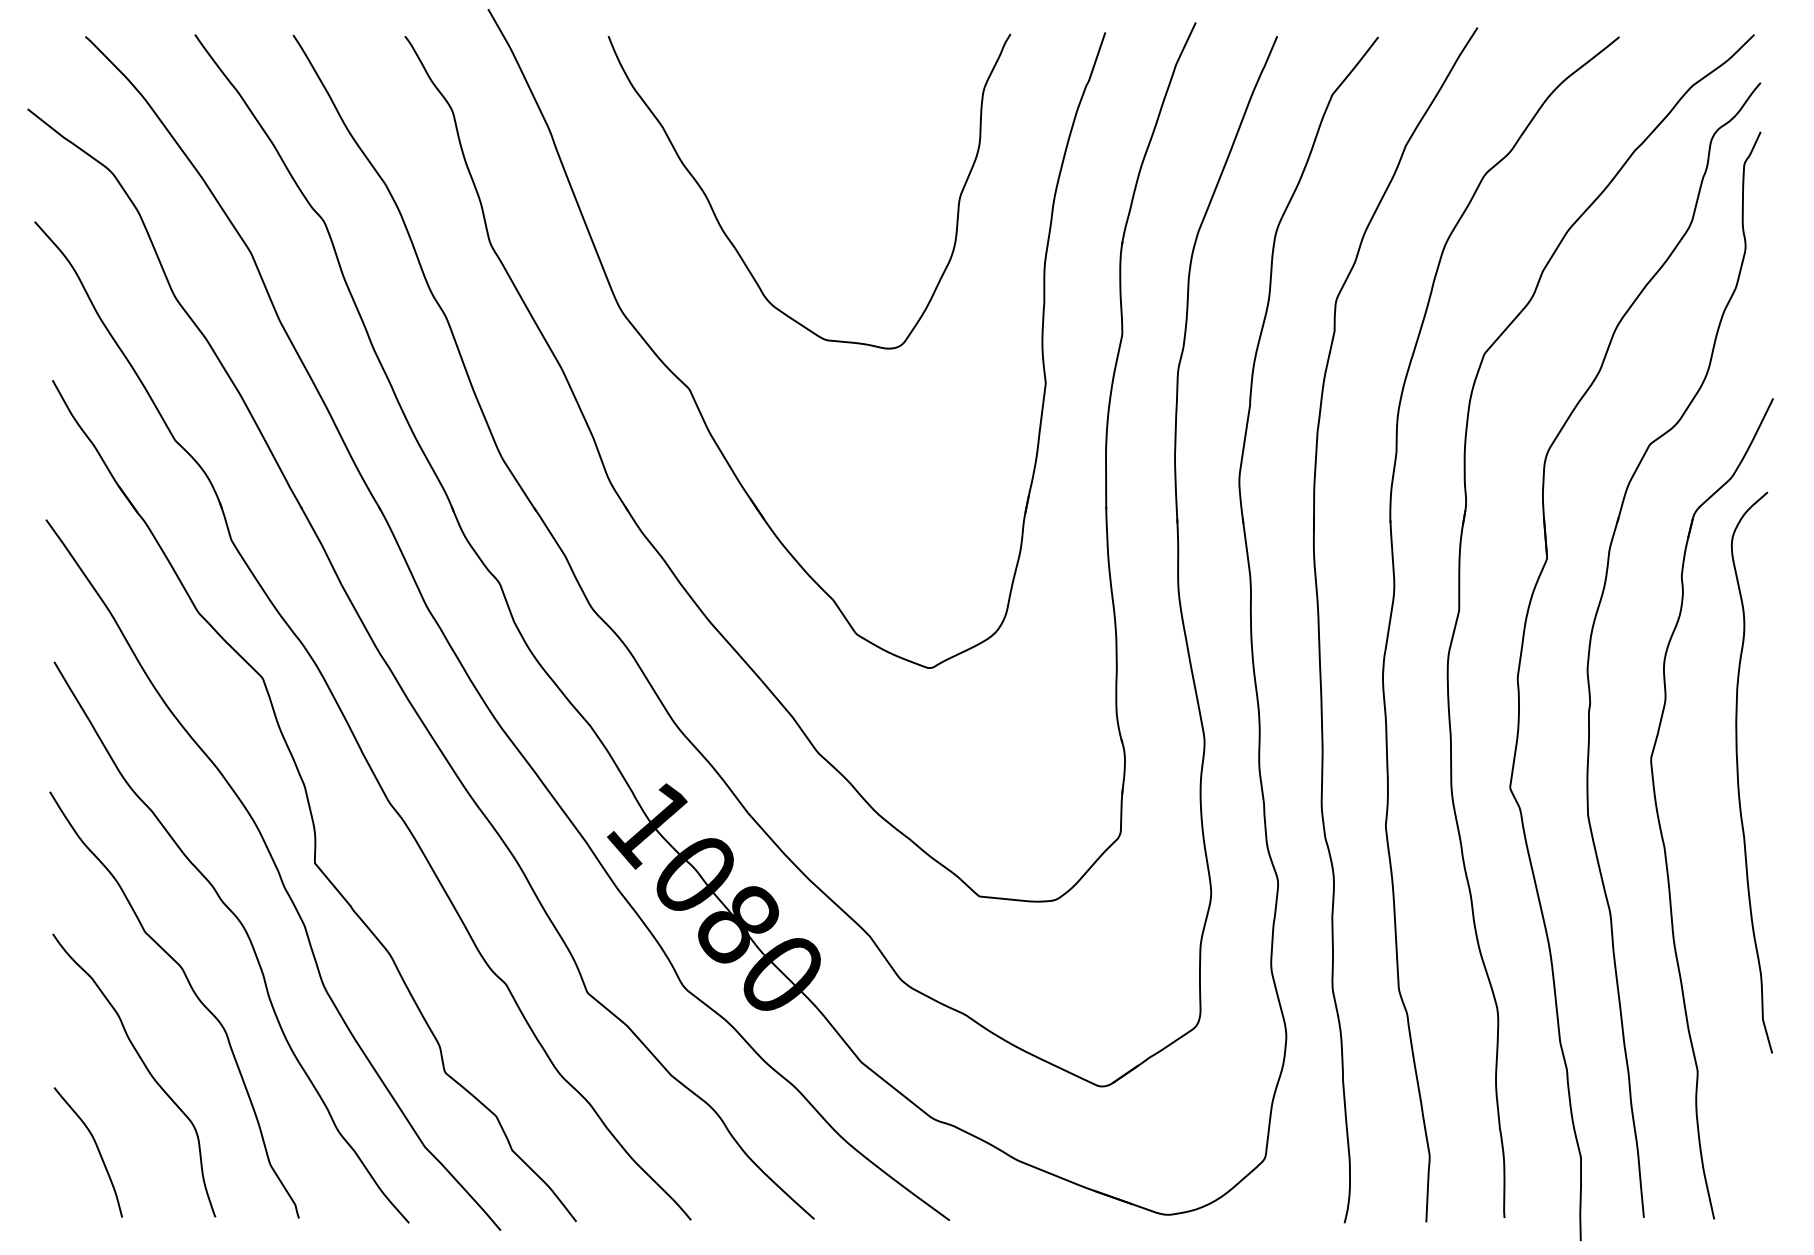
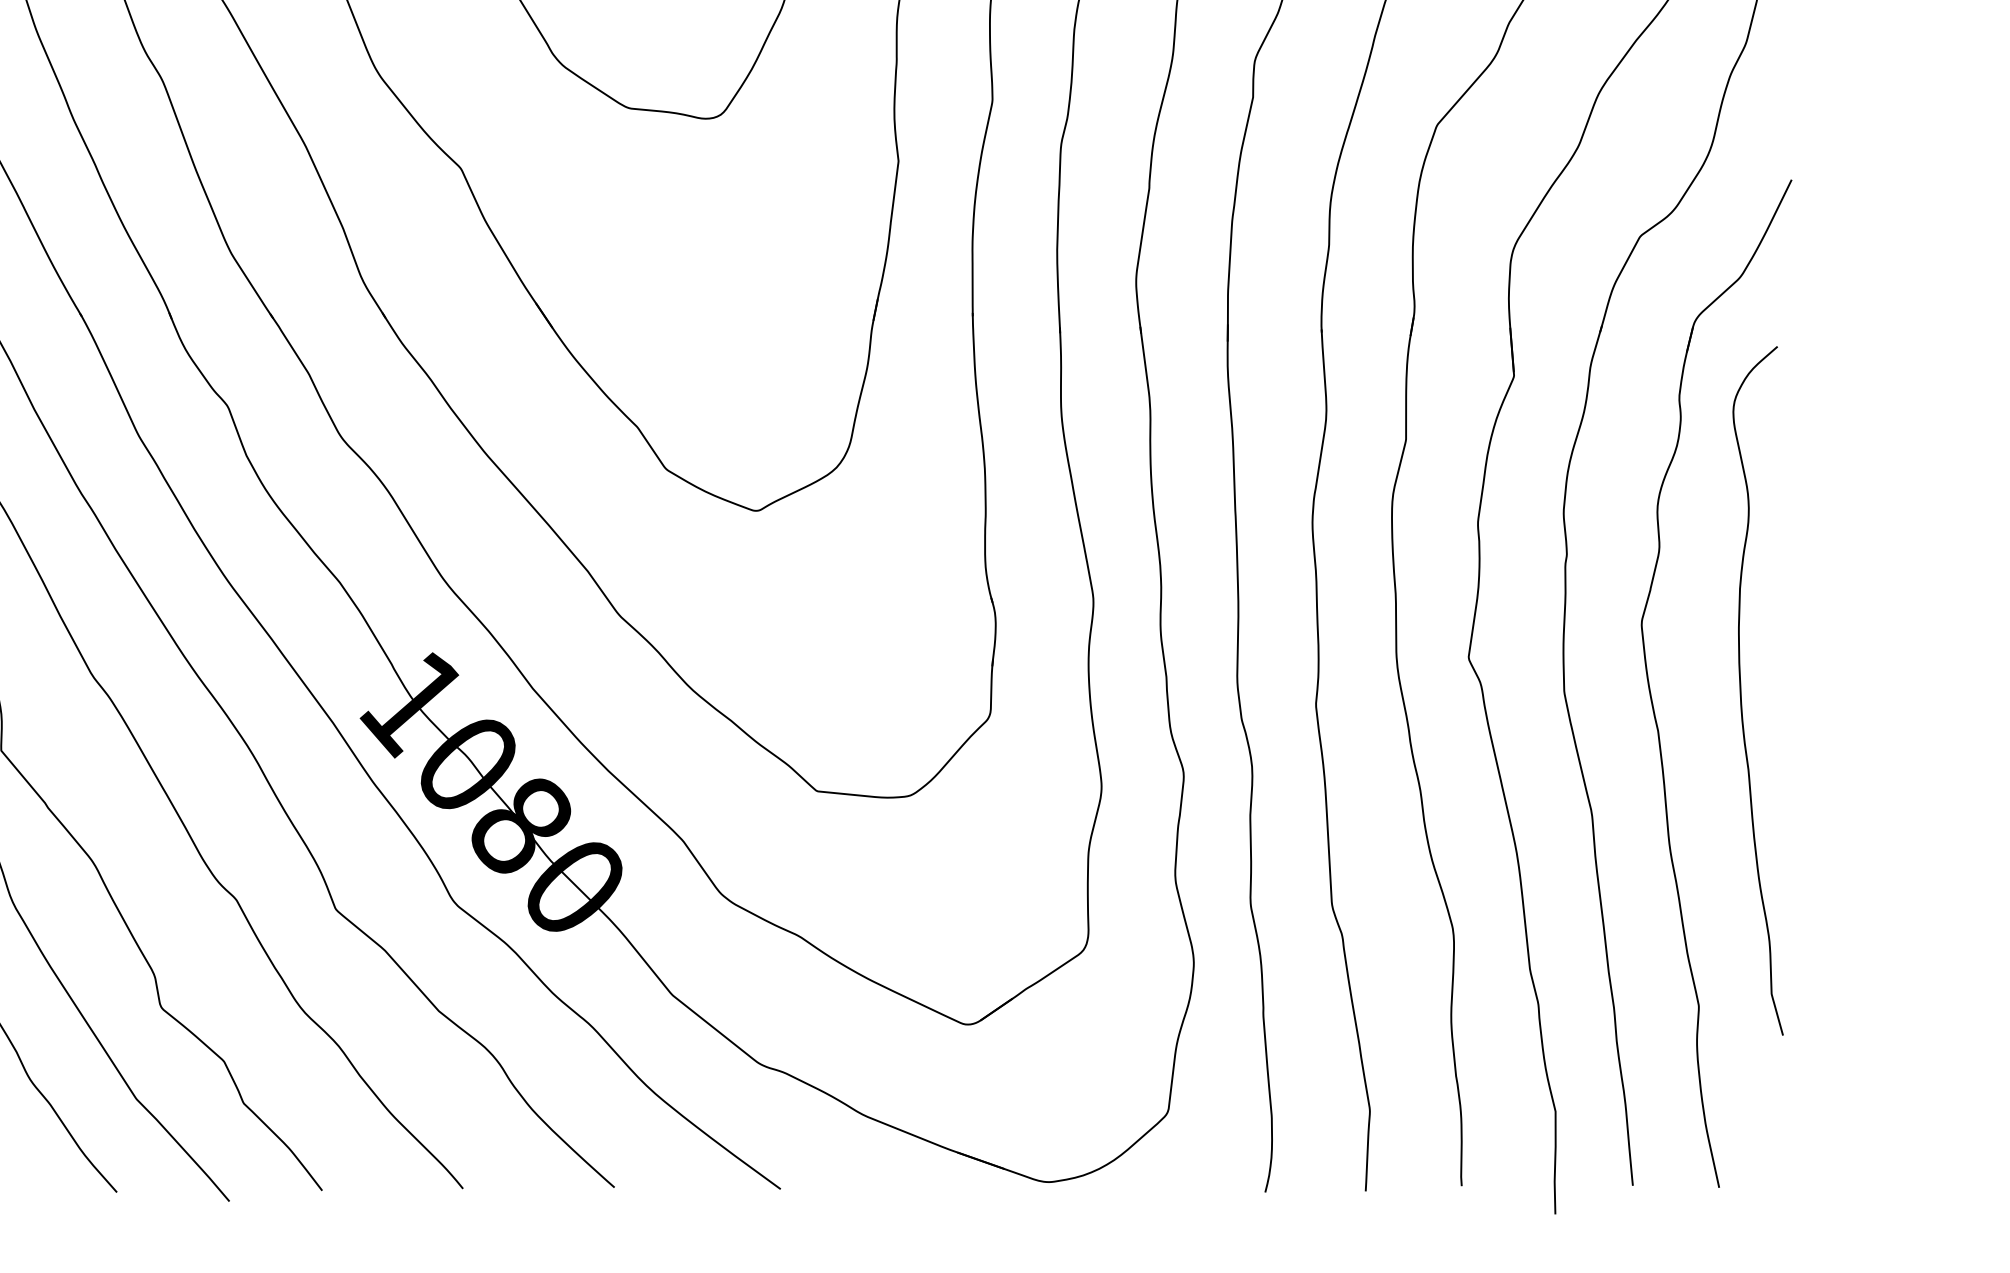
curve: (1738, 772) -> (1741, 690), moved

